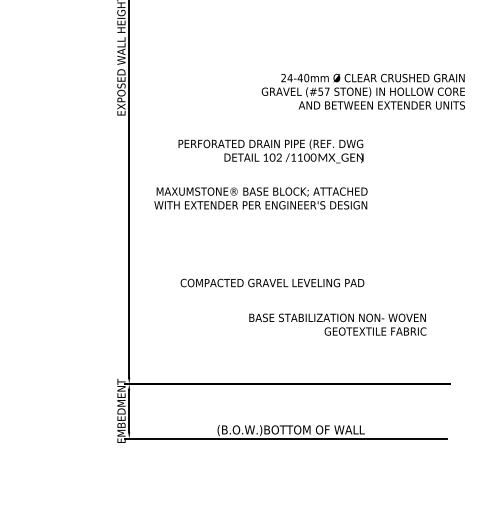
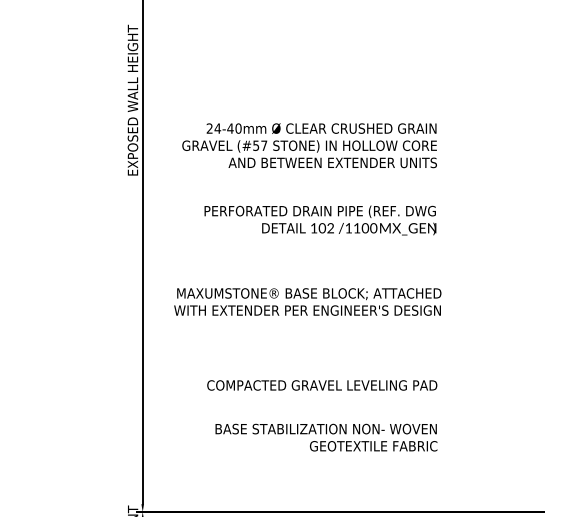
text: (362, 91) -> (308, 145), moved
text: (260, 198) -> (307, 302), moved
text: (337, 324) -> (326, 437), moved

